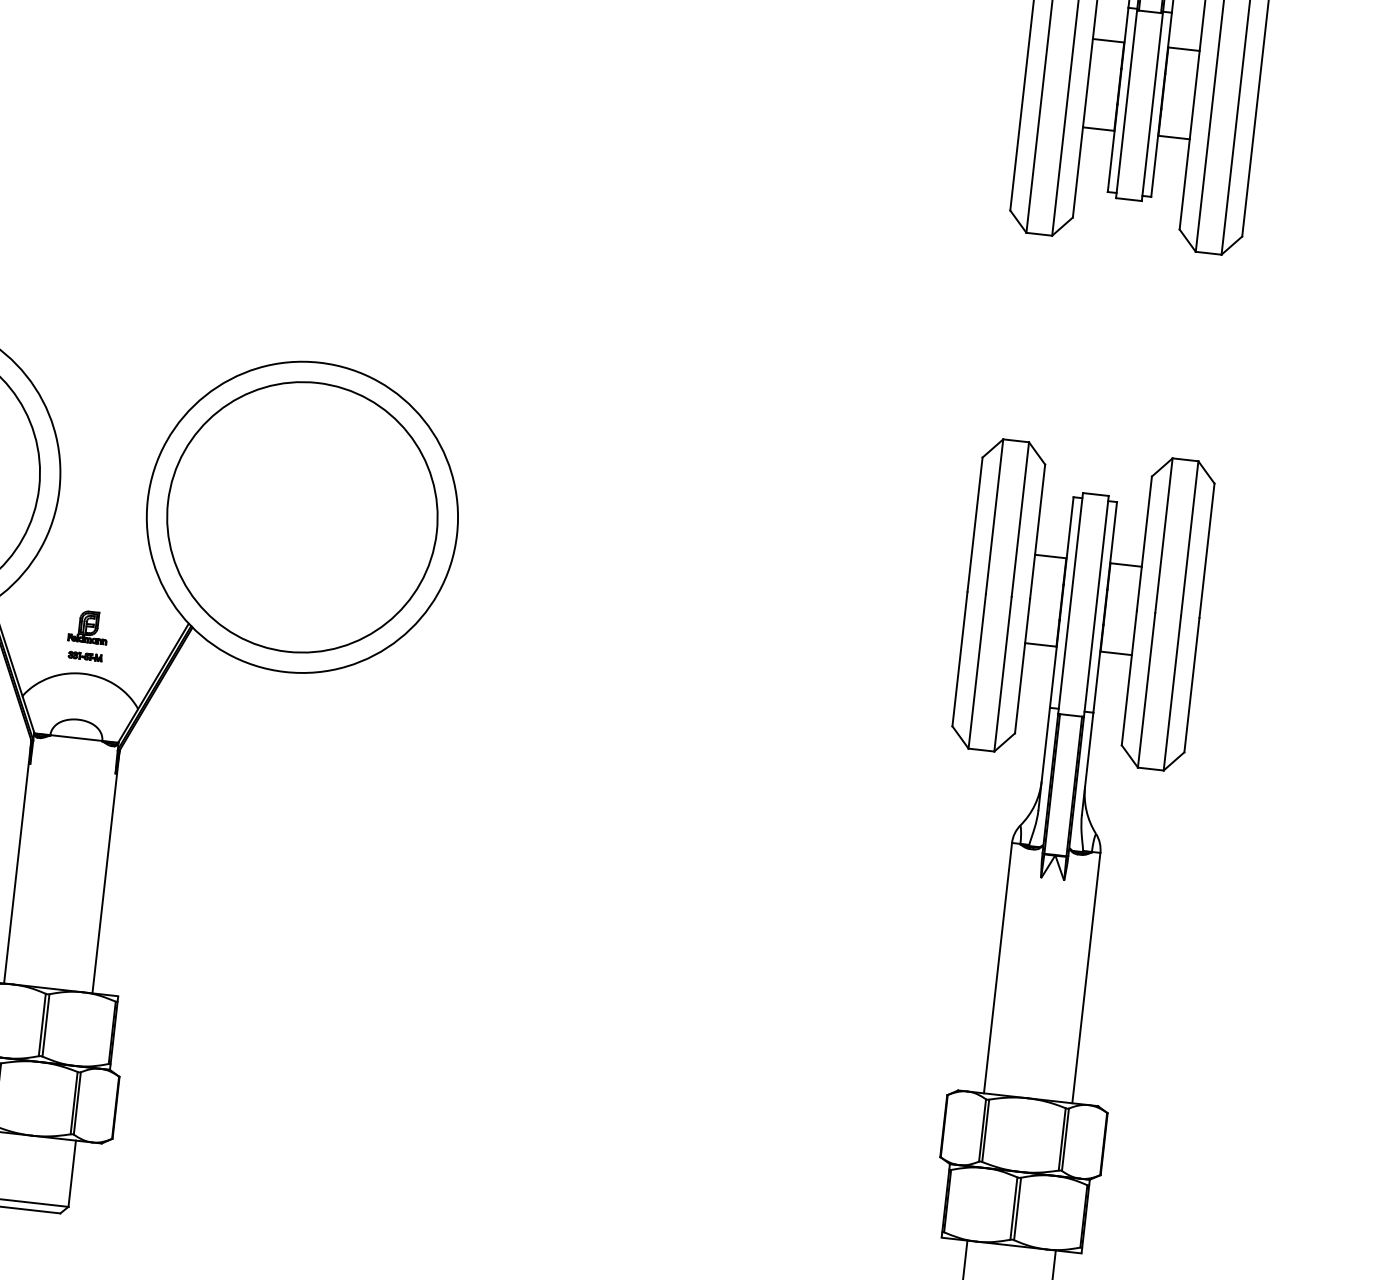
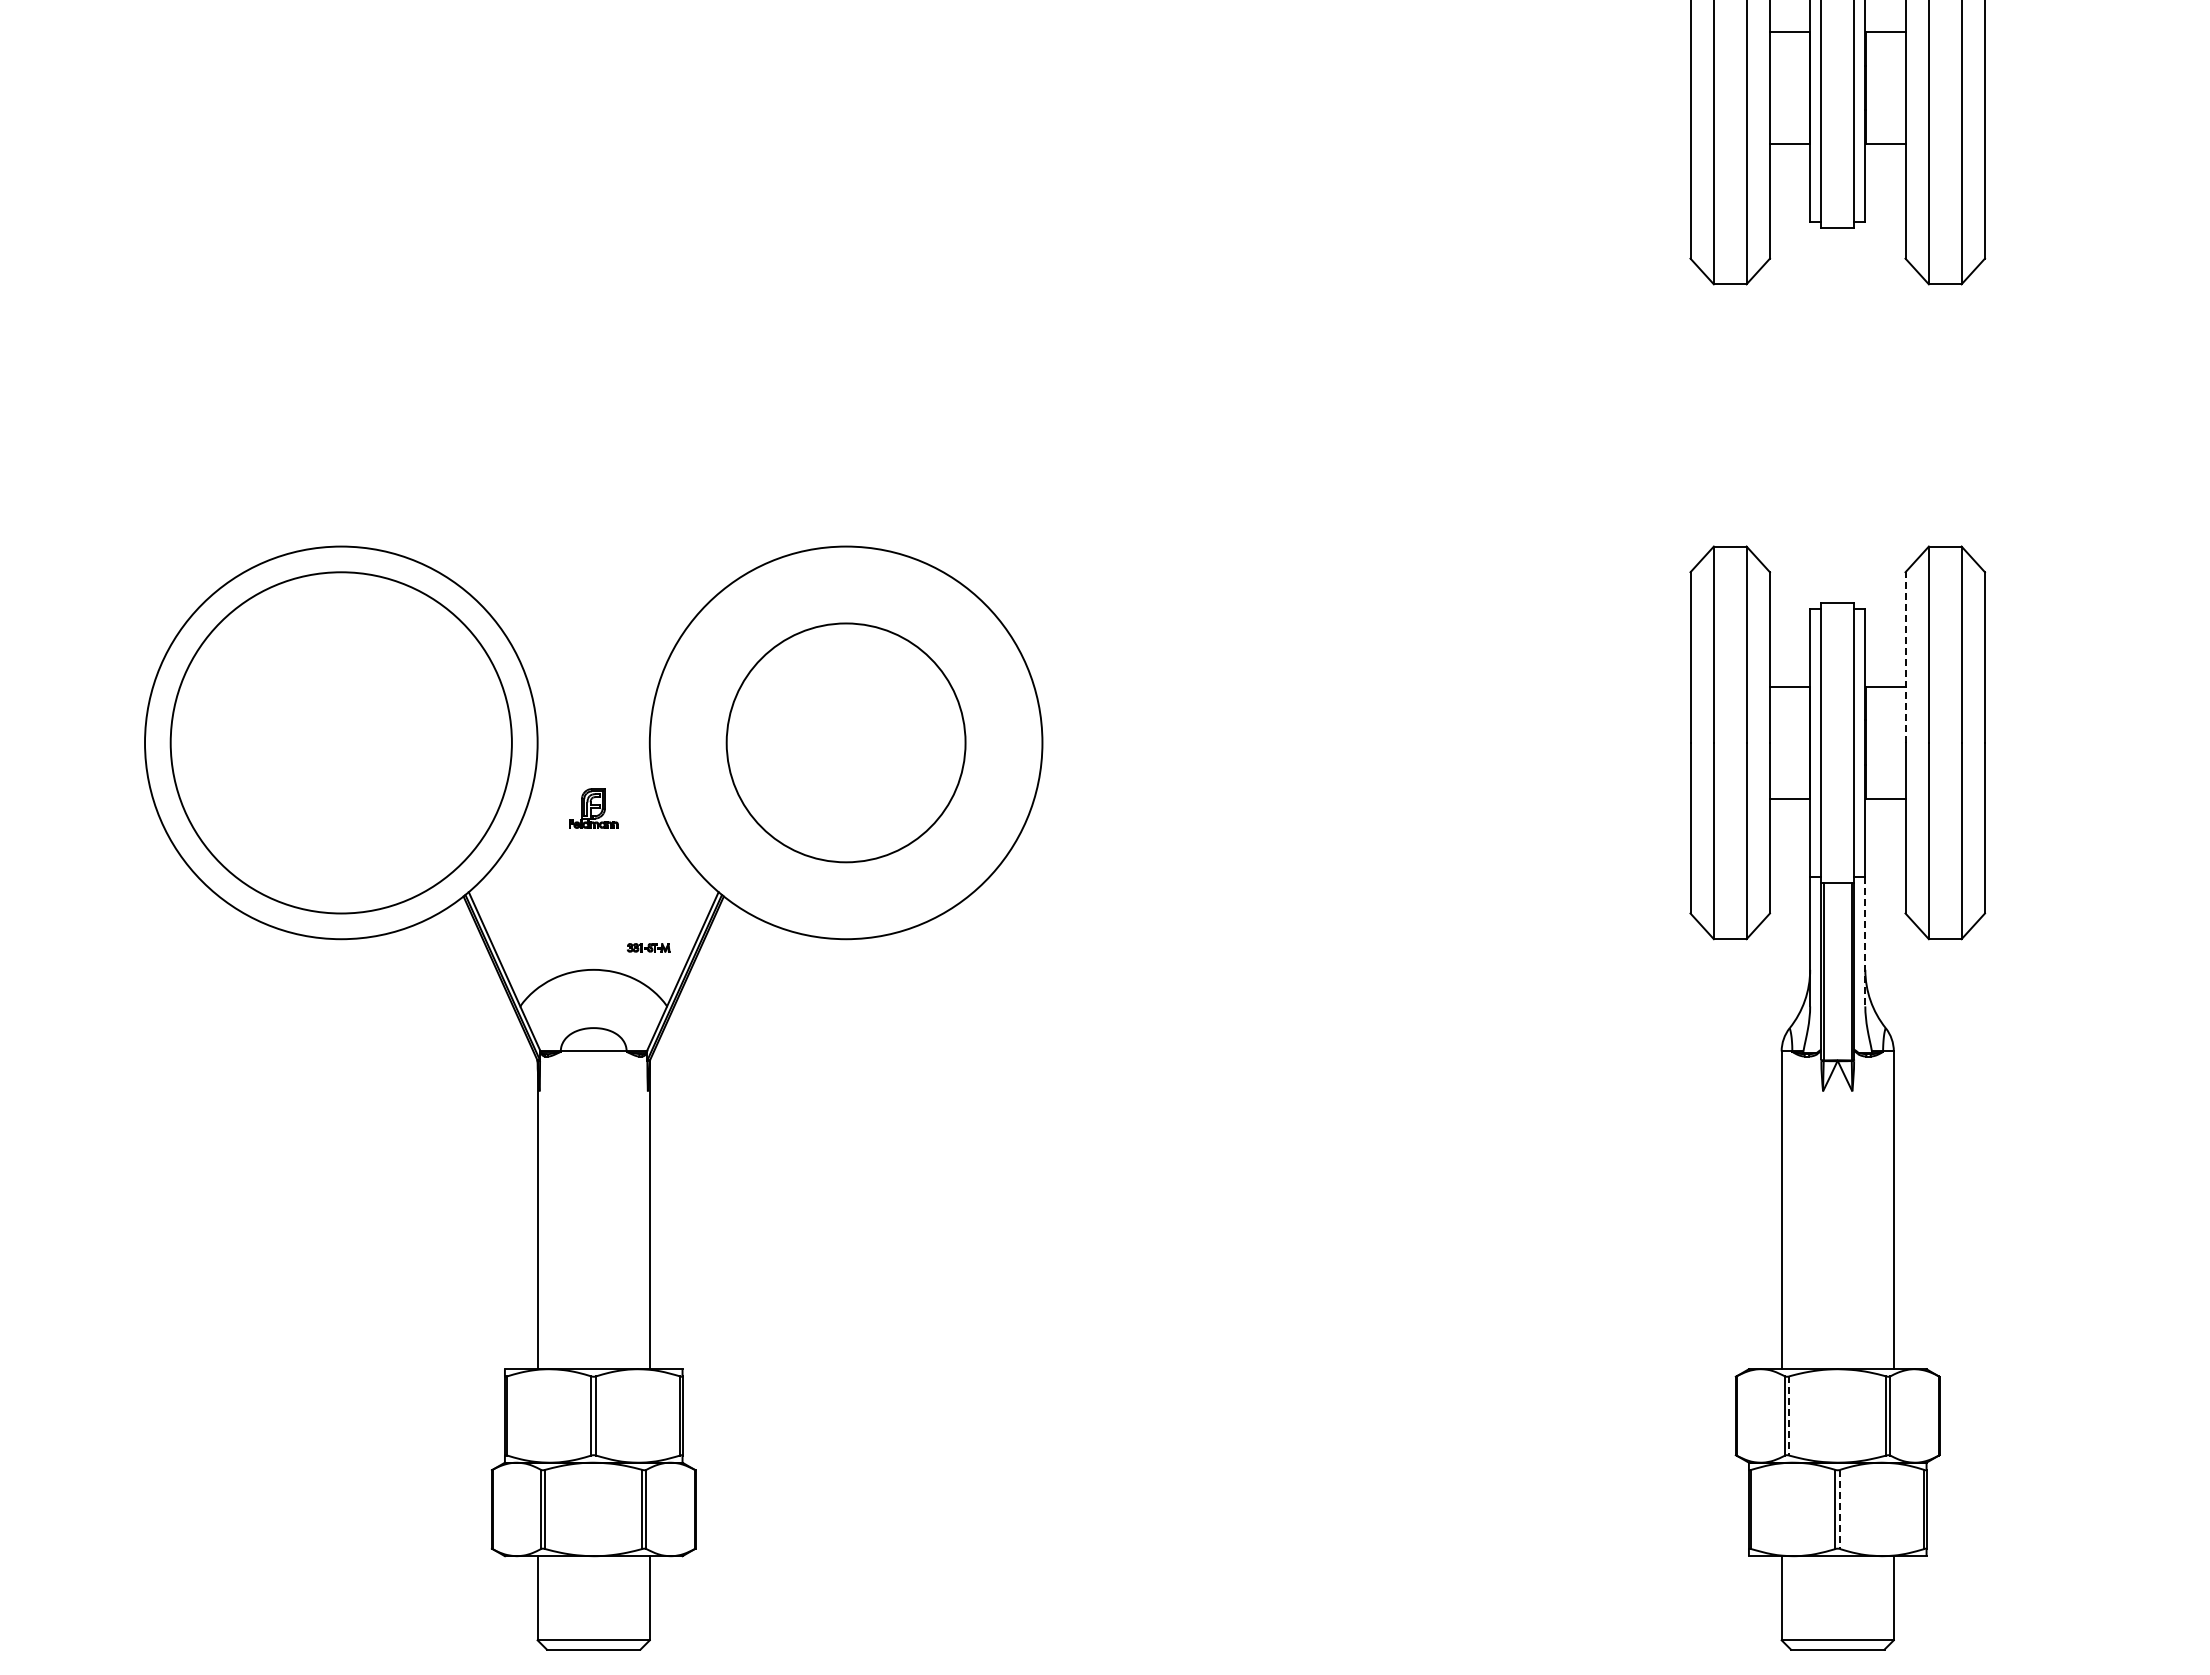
circle: (301, 516) -> (845, 742), size x0.7
line: (1144, 543) -> (1905, 657), solid -> dashed
part: (88, 627) -> (593, 808), moved
part: (85, 656) -> (648, 947), moved
line: (1087, 763) -> (1865, 941), solid -> dashed
line: (985, 1131) -> (1789, 1416), solid -> dashed
line: (1017, 1209) -> (1840, 1509), solid -> dashed

